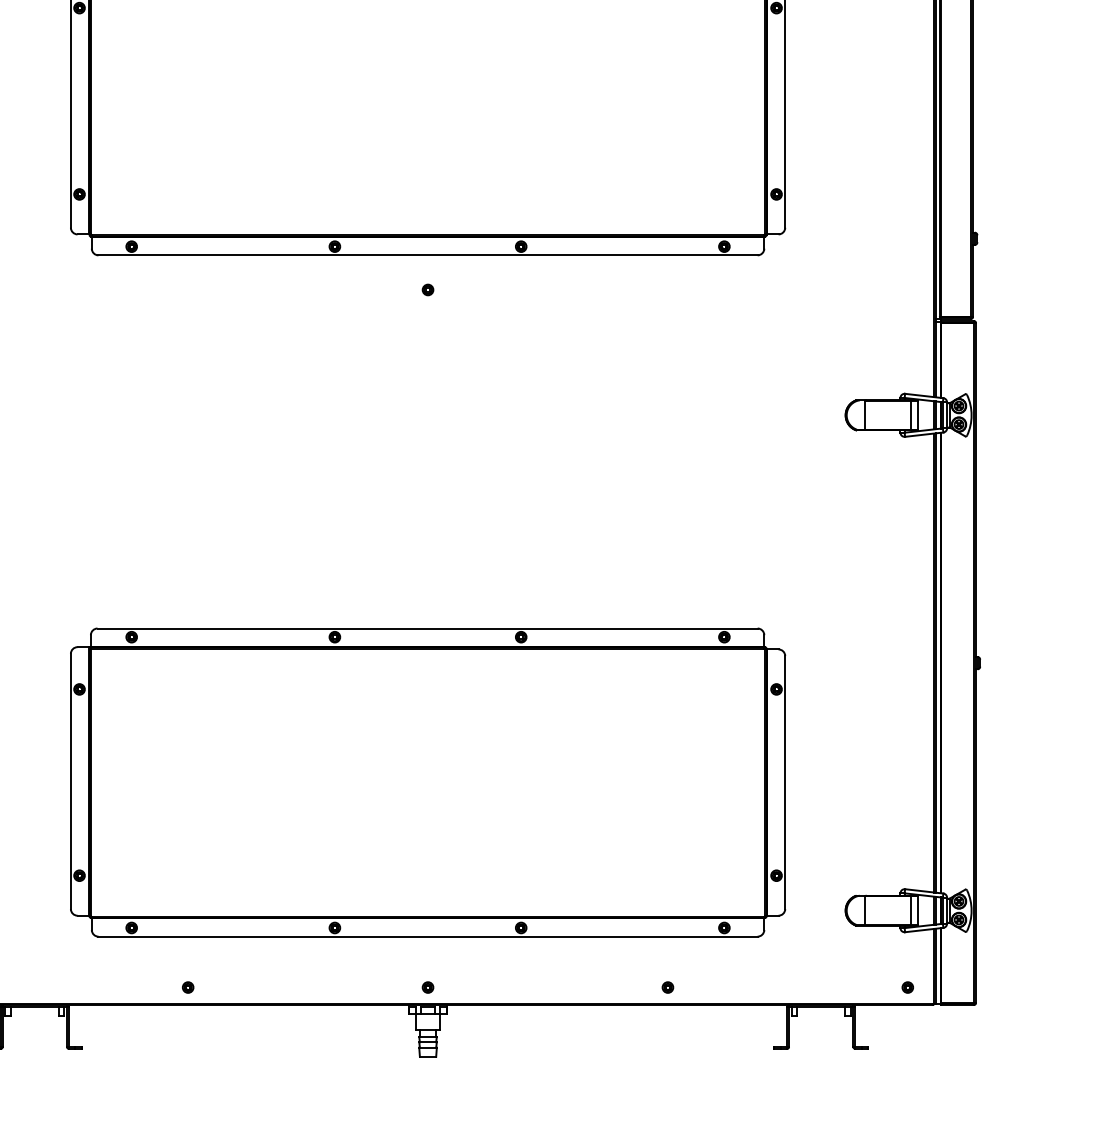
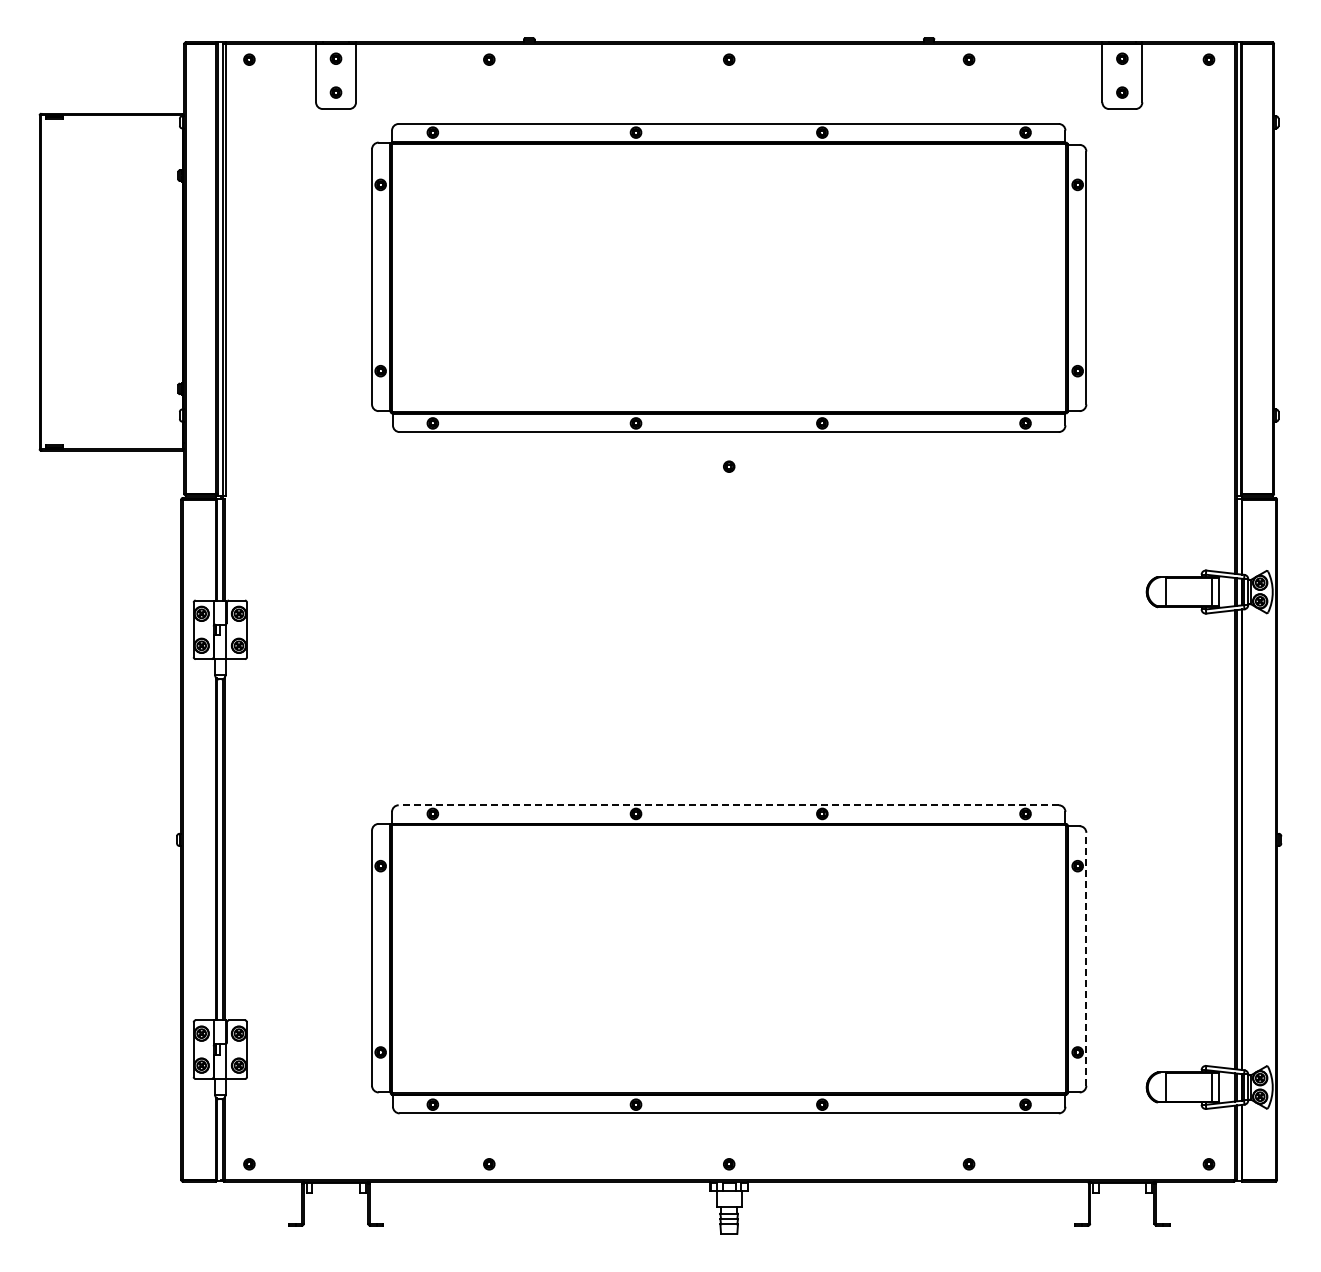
line: (427, 628) -> (728, 805), solid -> dashed
line: (785, 781) -> (1086, 958), solid -> dashed

